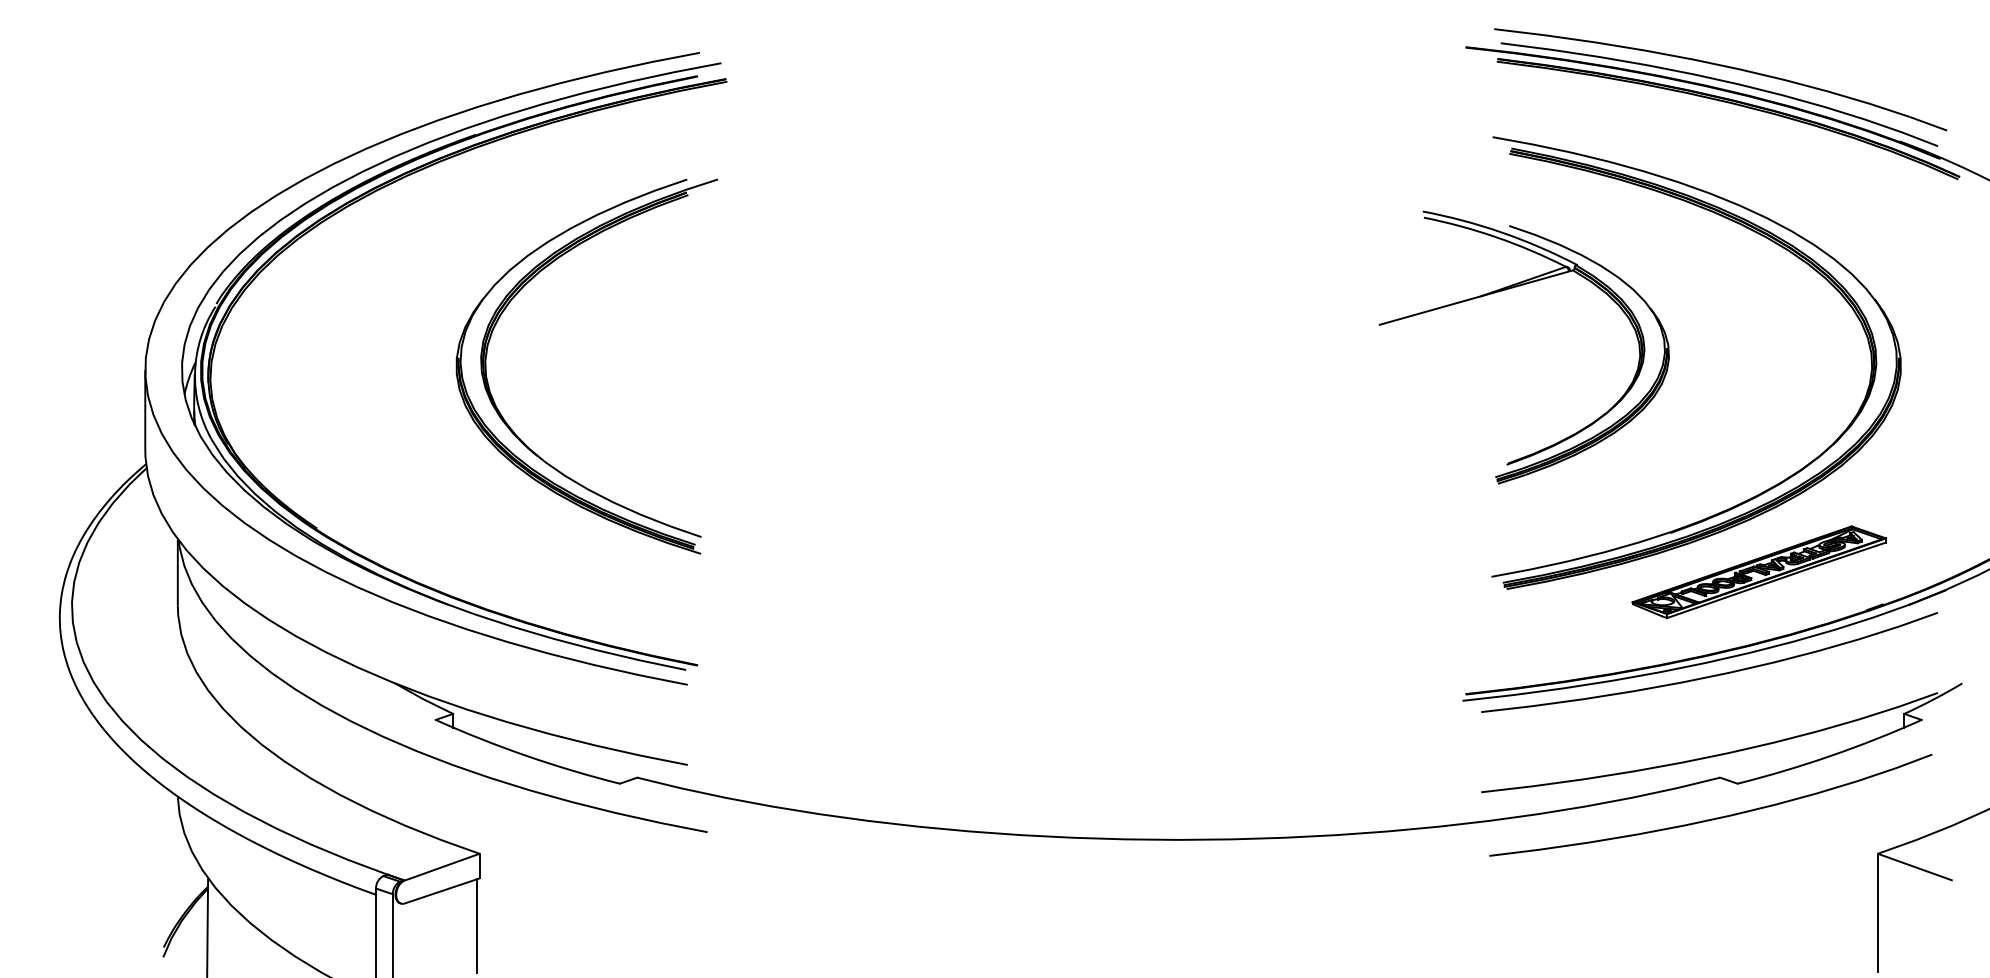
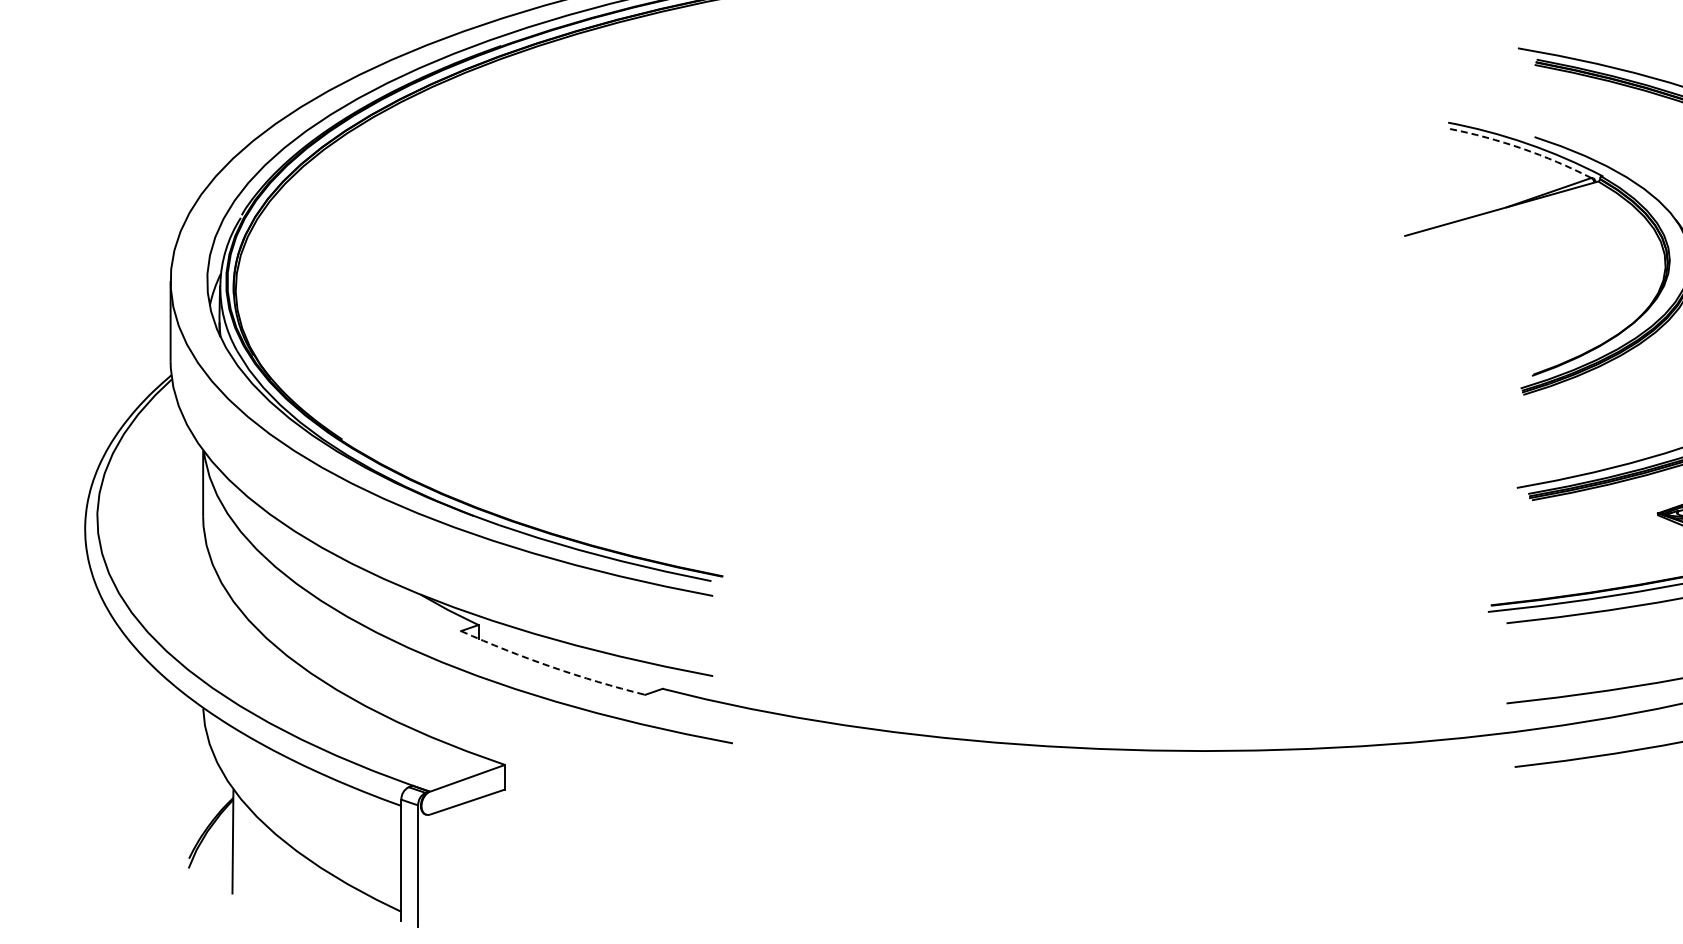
arc: (1496, 237) -> (1521, 148), solid -> dashed
part: (514, 431) -> (539, 342), removed
arc: (526, 755) -> (551, 666), solid -> dashed
line: (477, 925) -> (502, 836), removed

